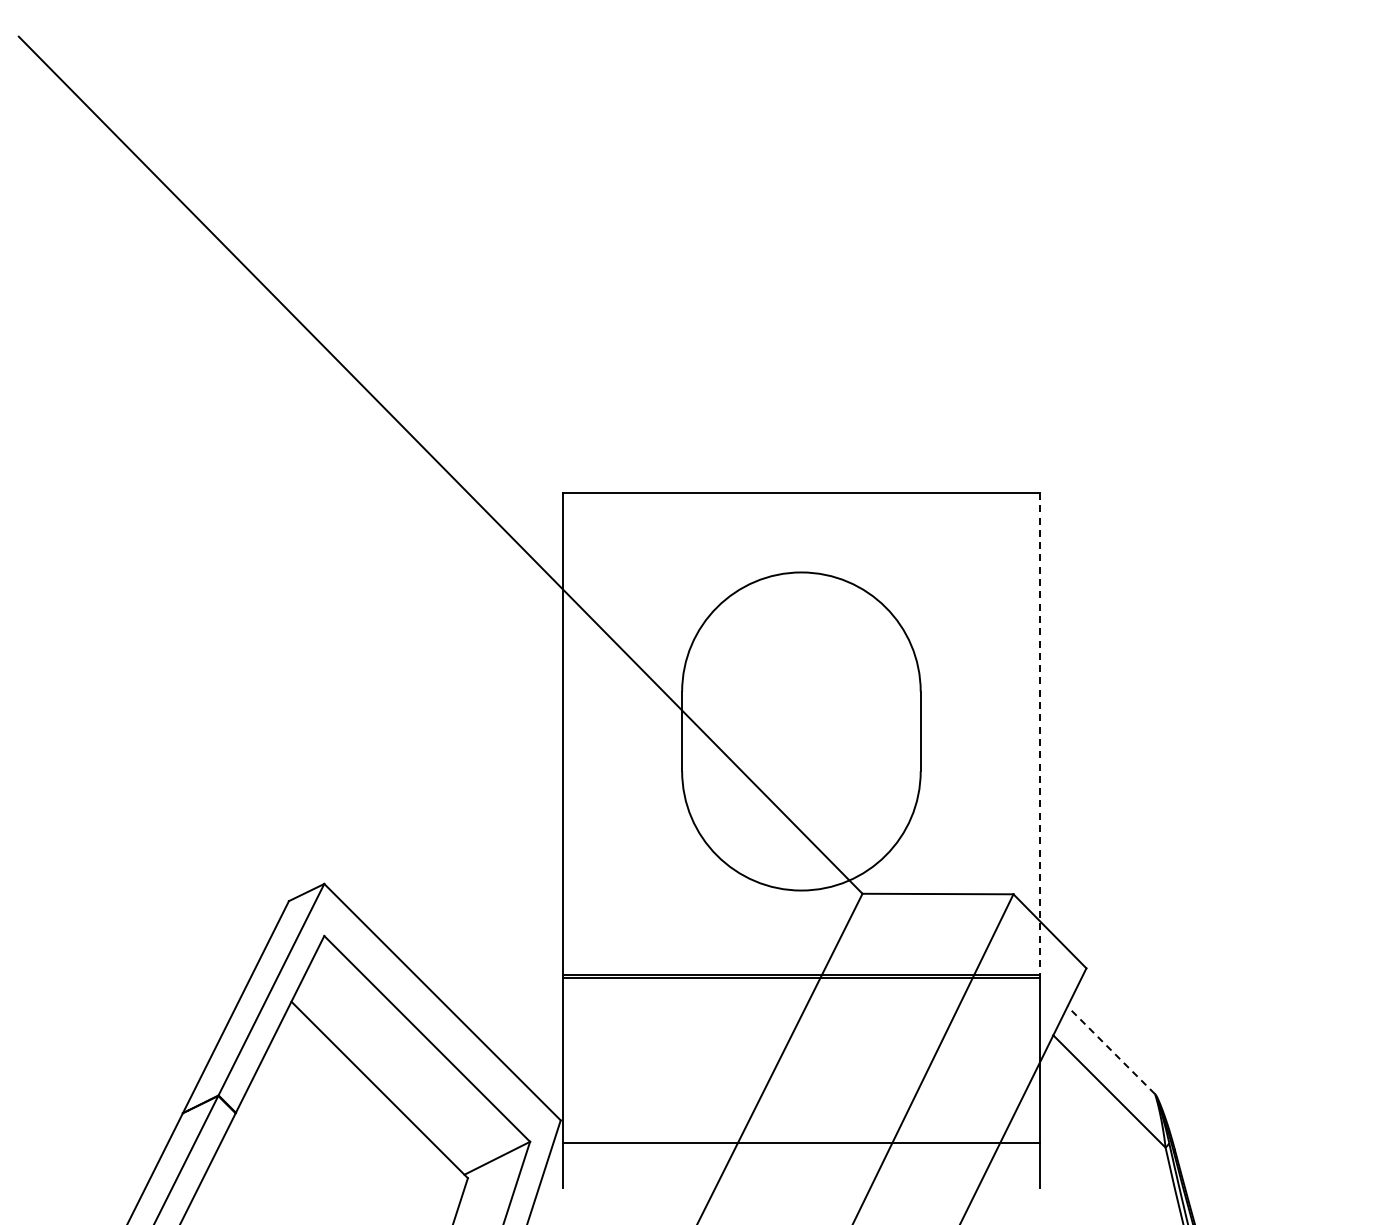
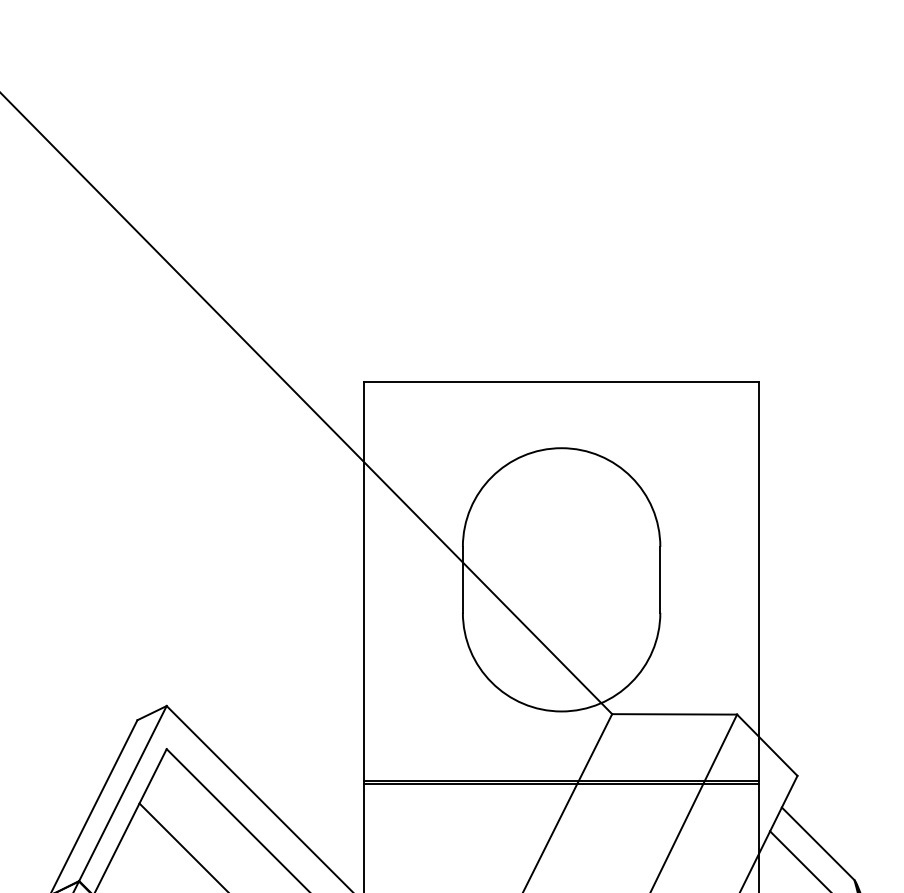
line: (1039, 733) -> (758, 581), dashed -> solid
line: (1111, 1050) -> (818, 843), dashed -> solid

